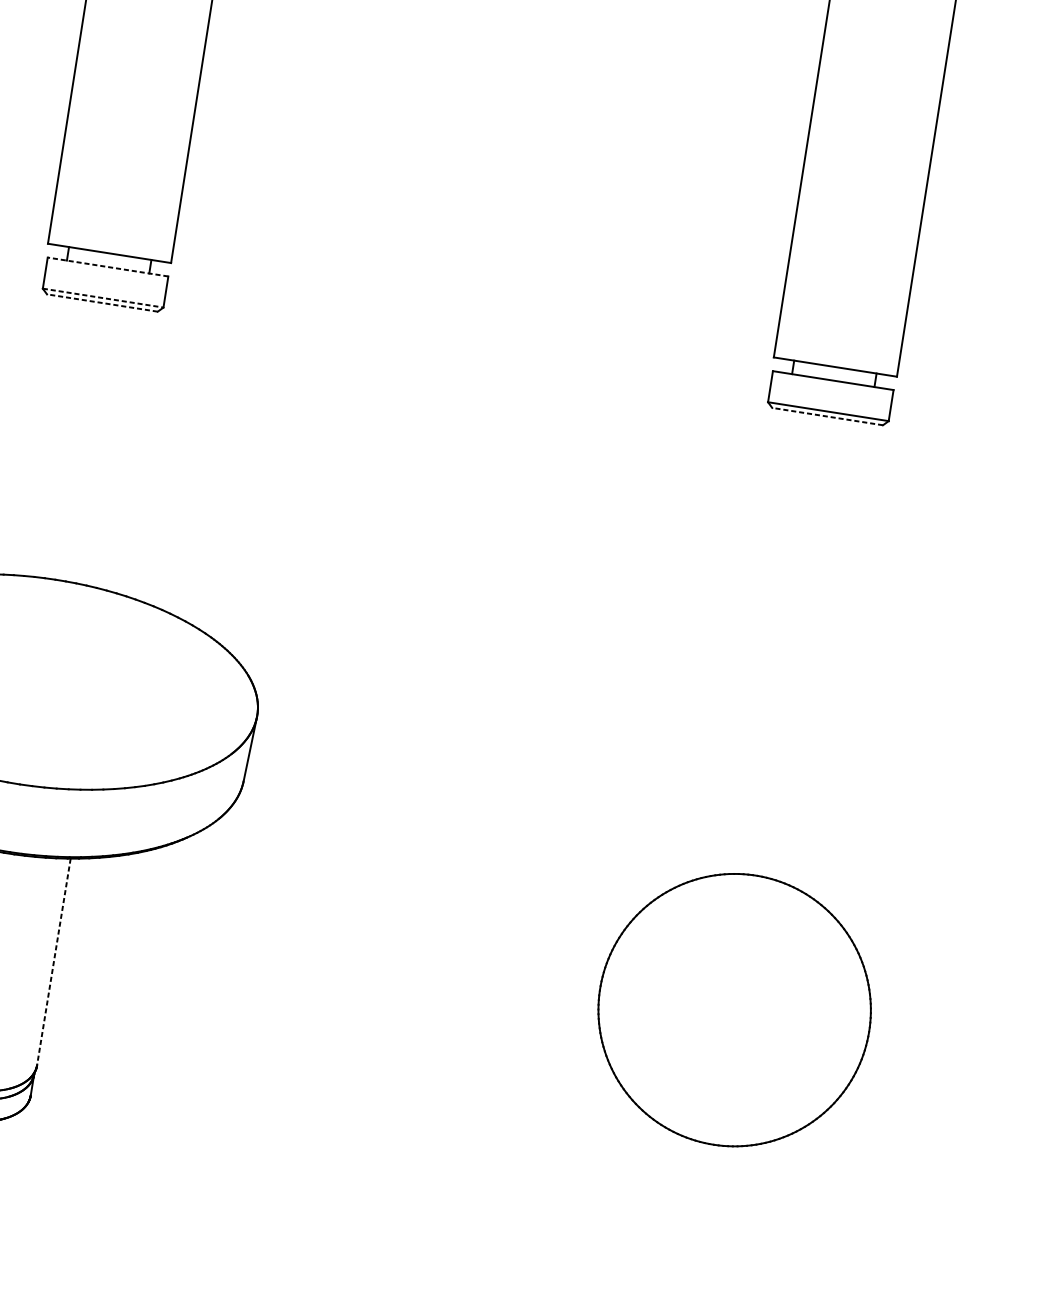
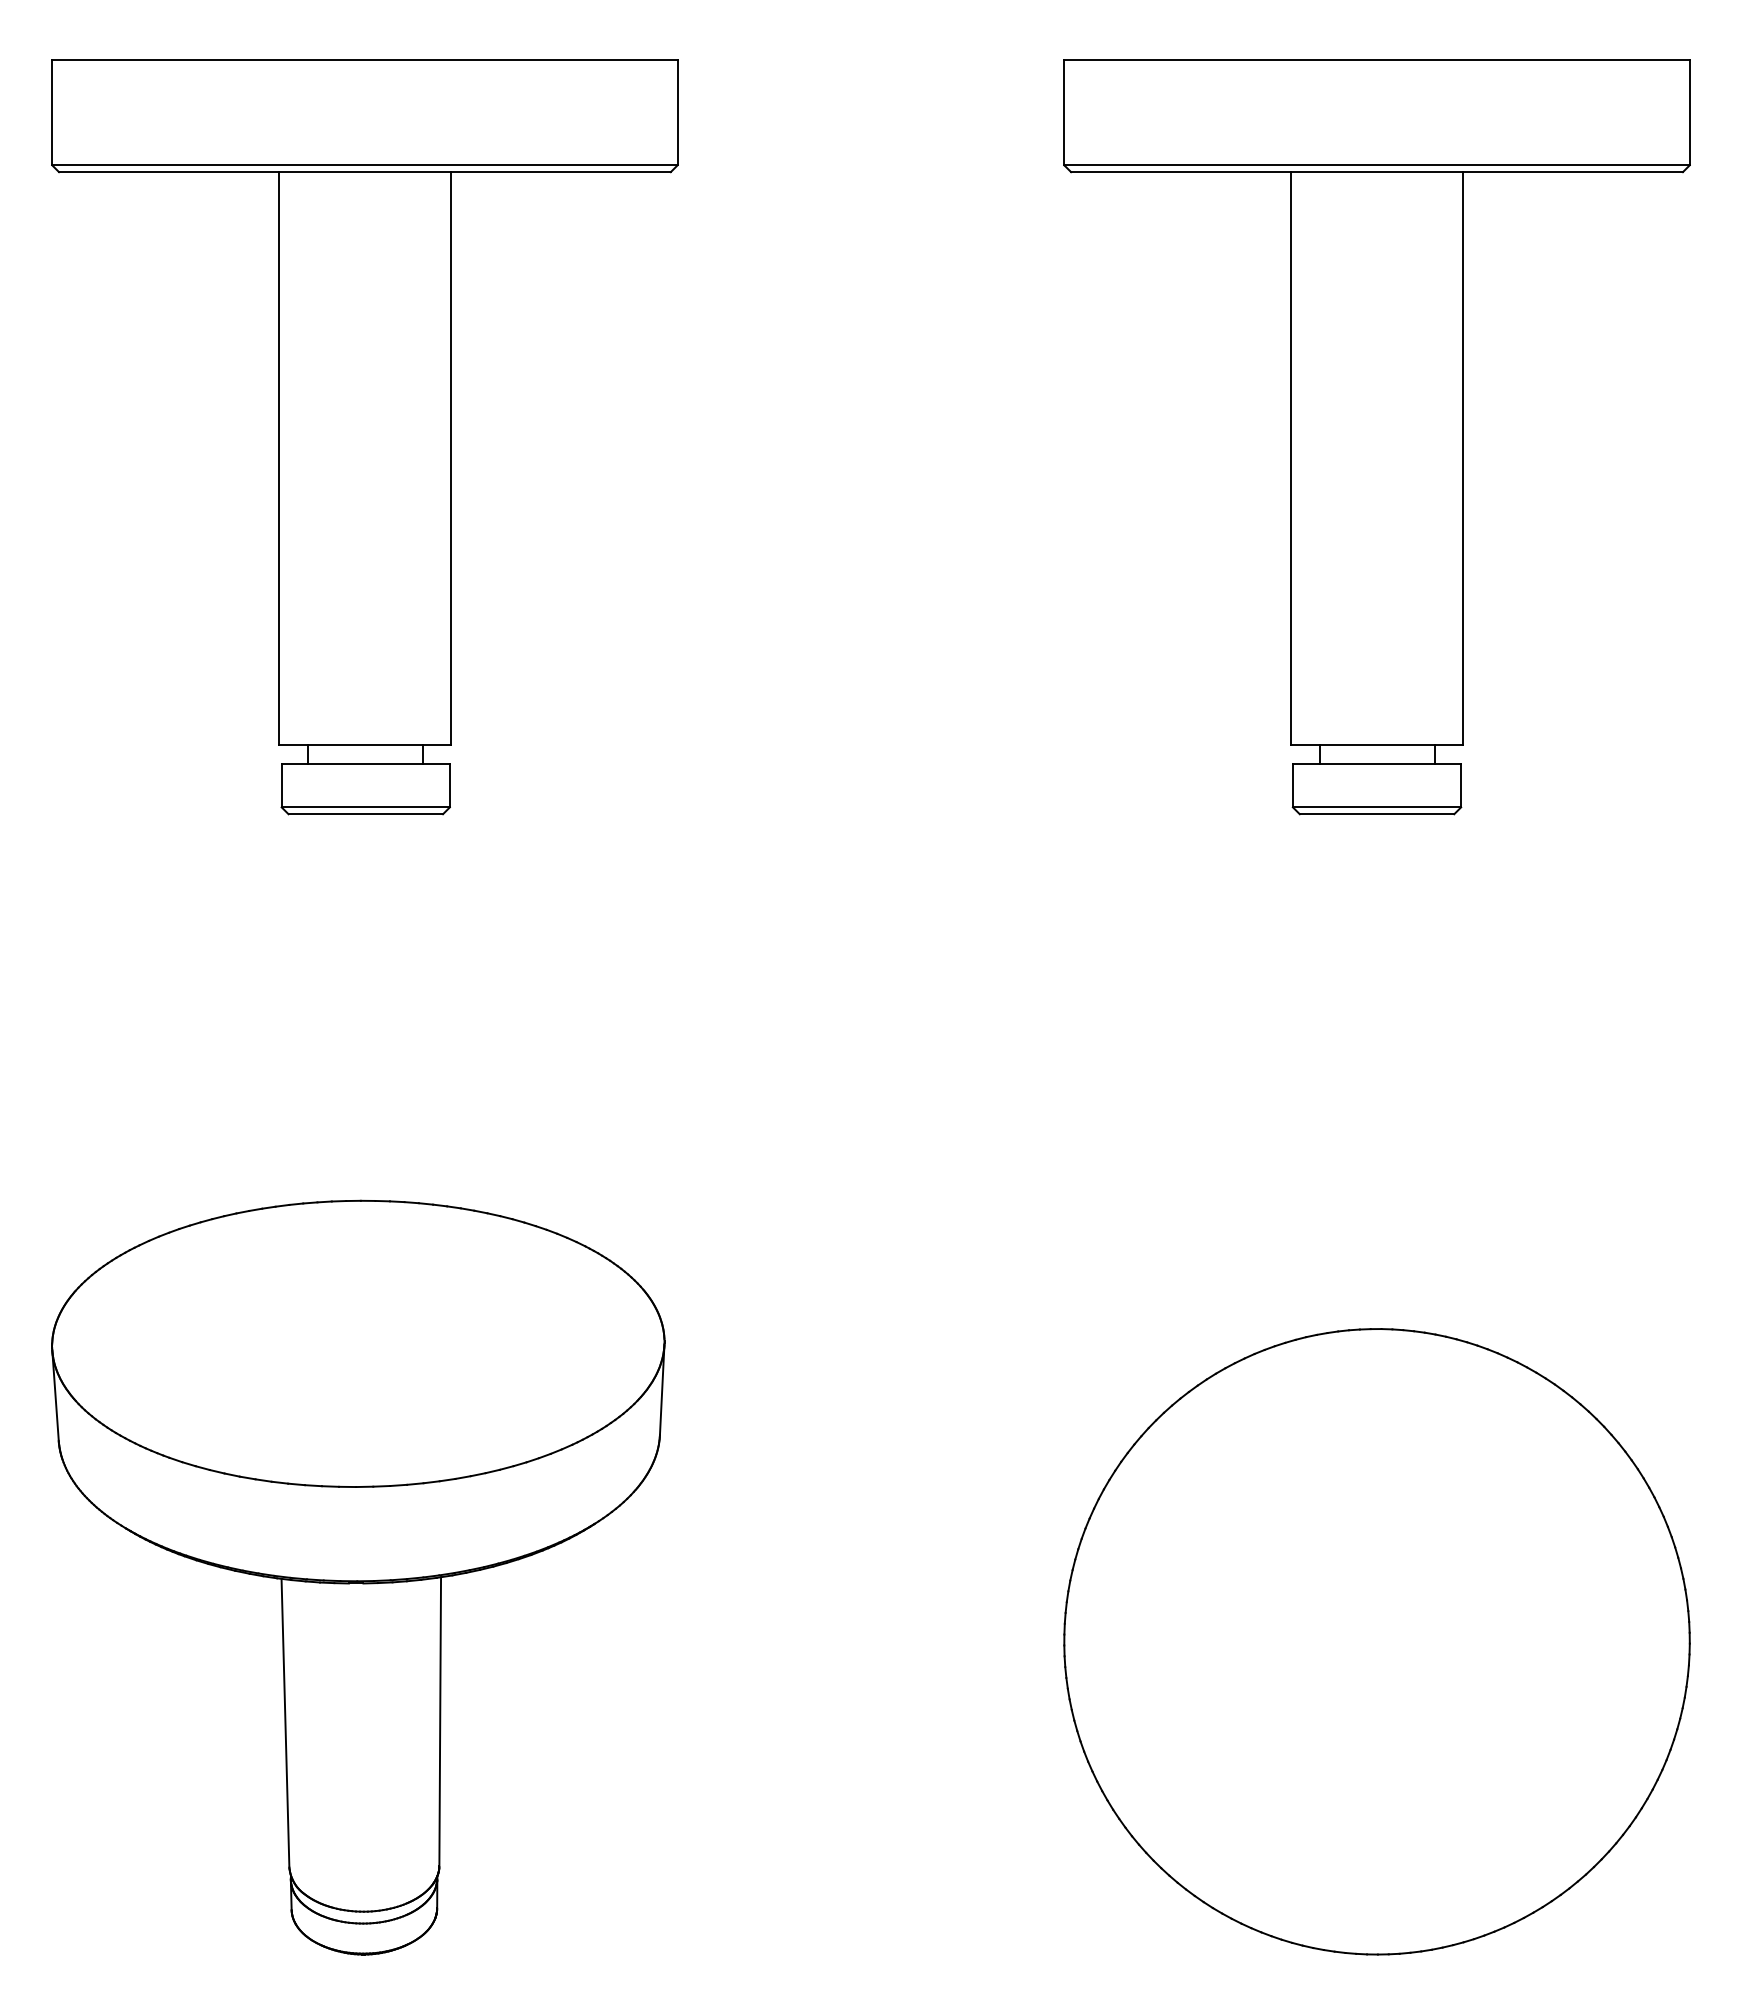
line: (107, 267) -> (365, 764), dashed -> solid
line: (103, 298) -> (366, 807), dashed -> solid
line: (102, 303) -> (365, 814), dashed -> solid
line: (827, 416) -> (1376, 814), dashed -> solid
line: (54, 962) -> (440, 1721), dashed -> solid
part: (734, 1009) -> (1376, 1641), size x1.67

